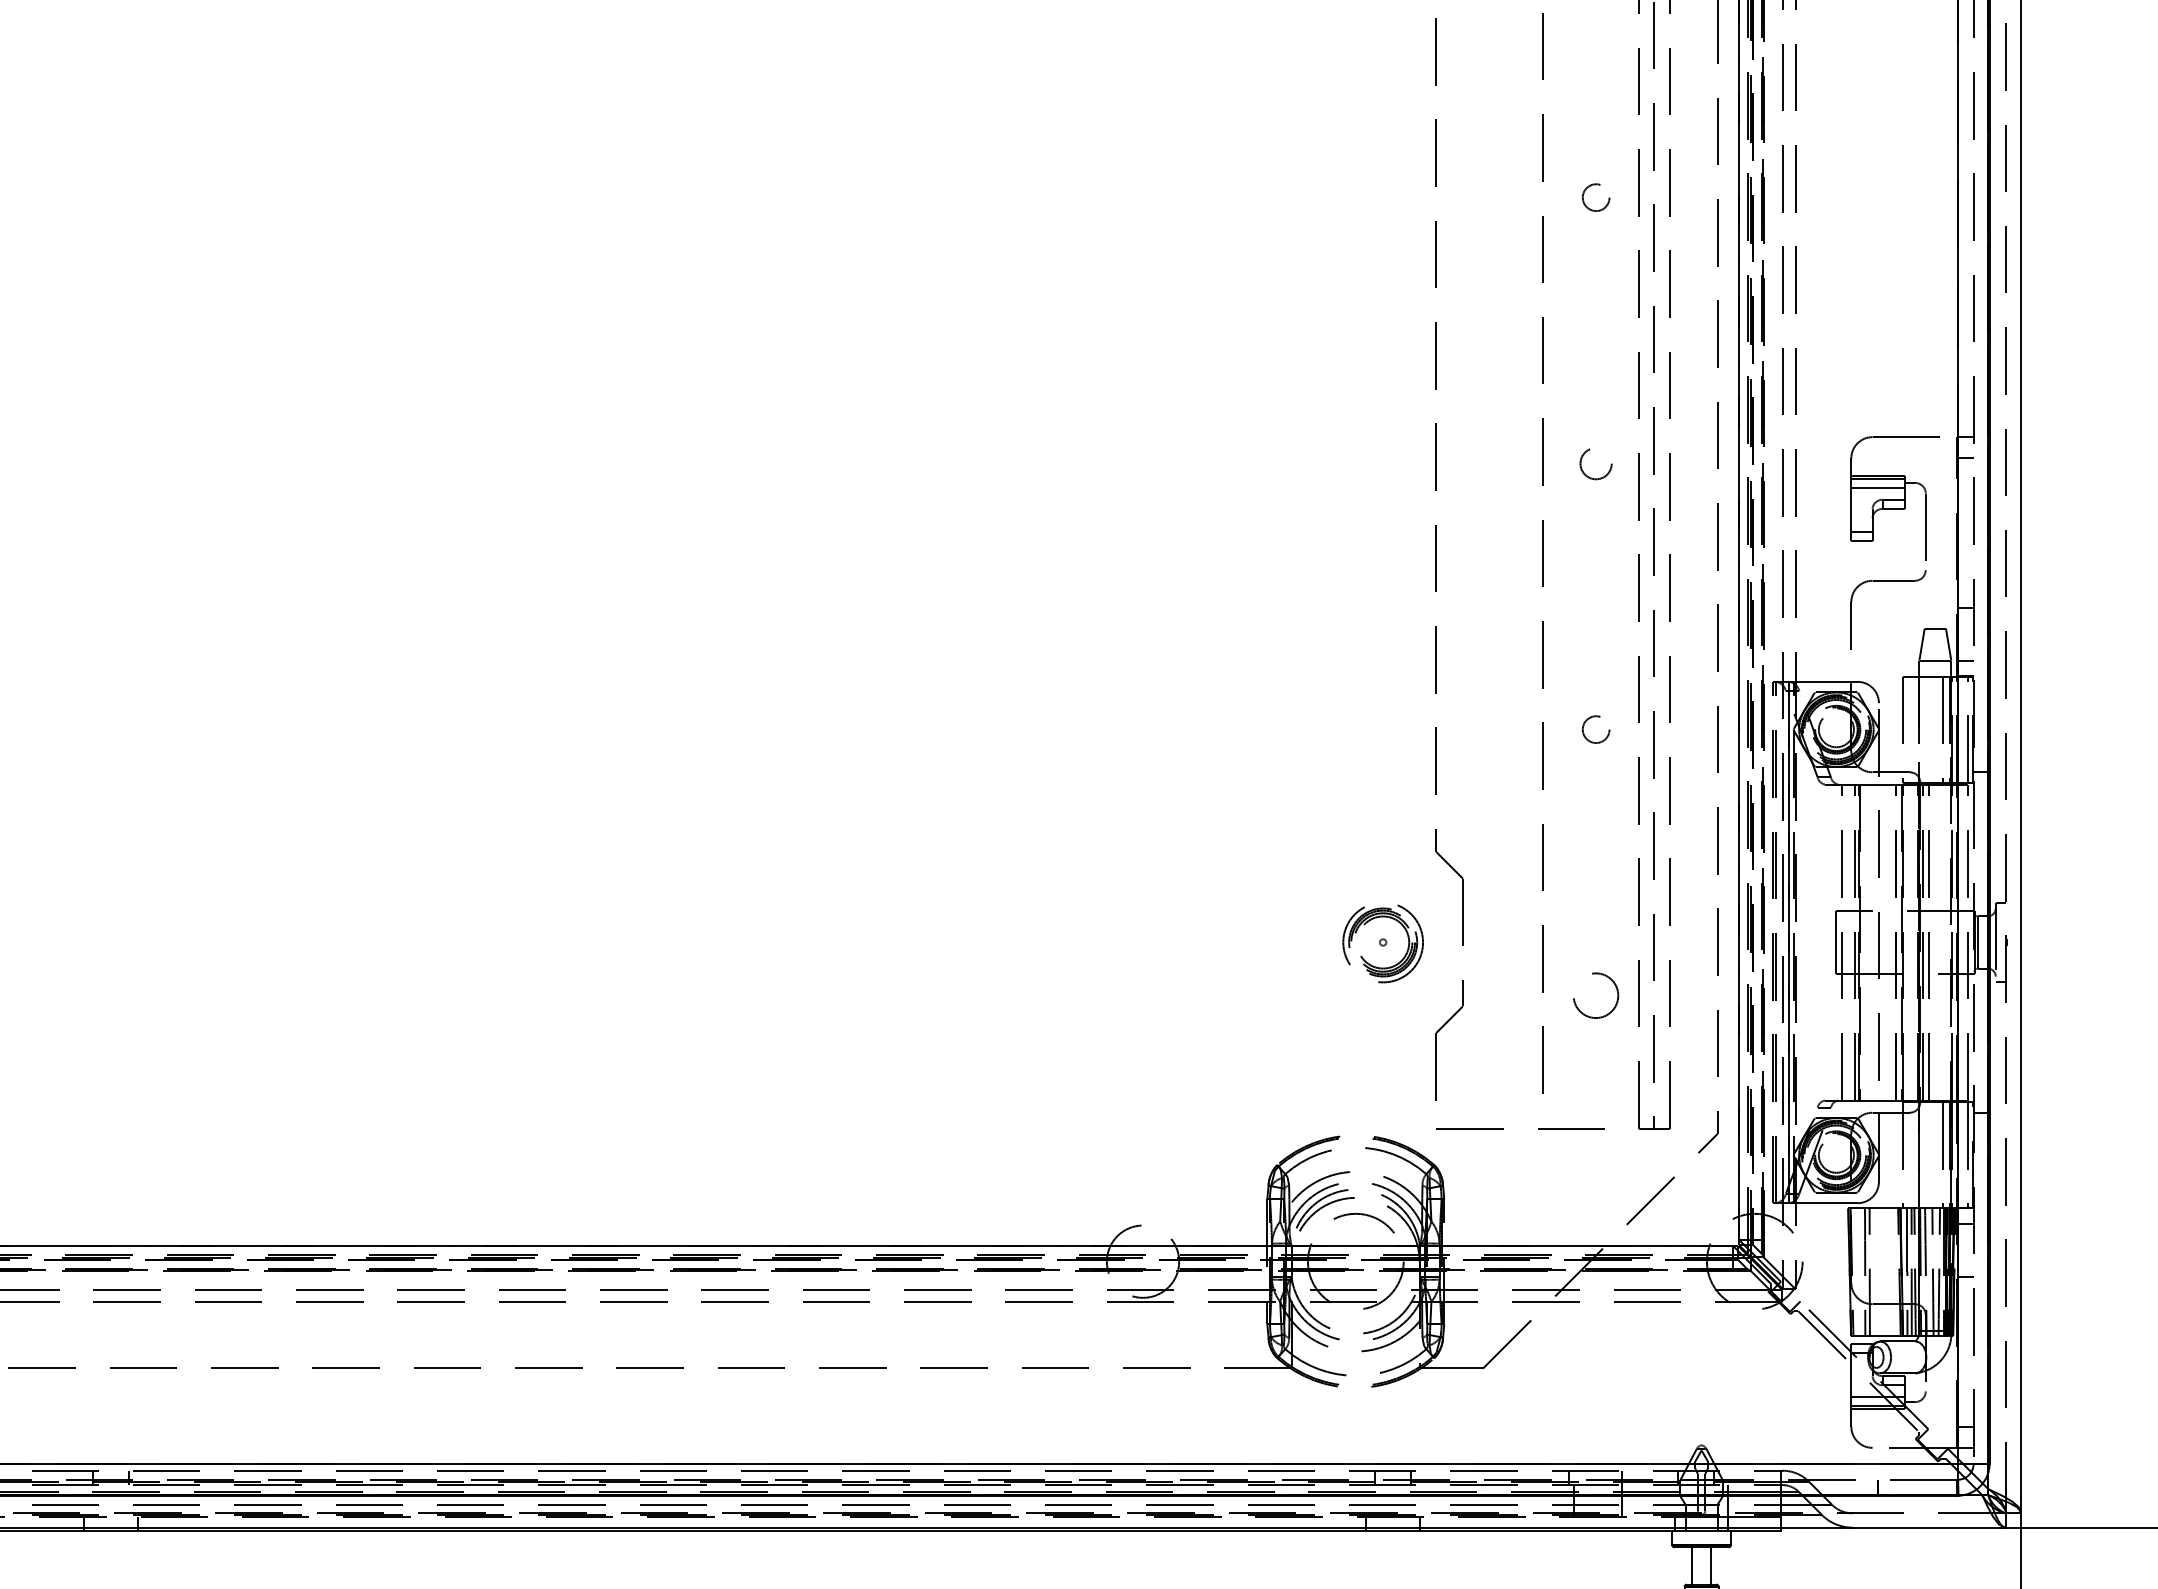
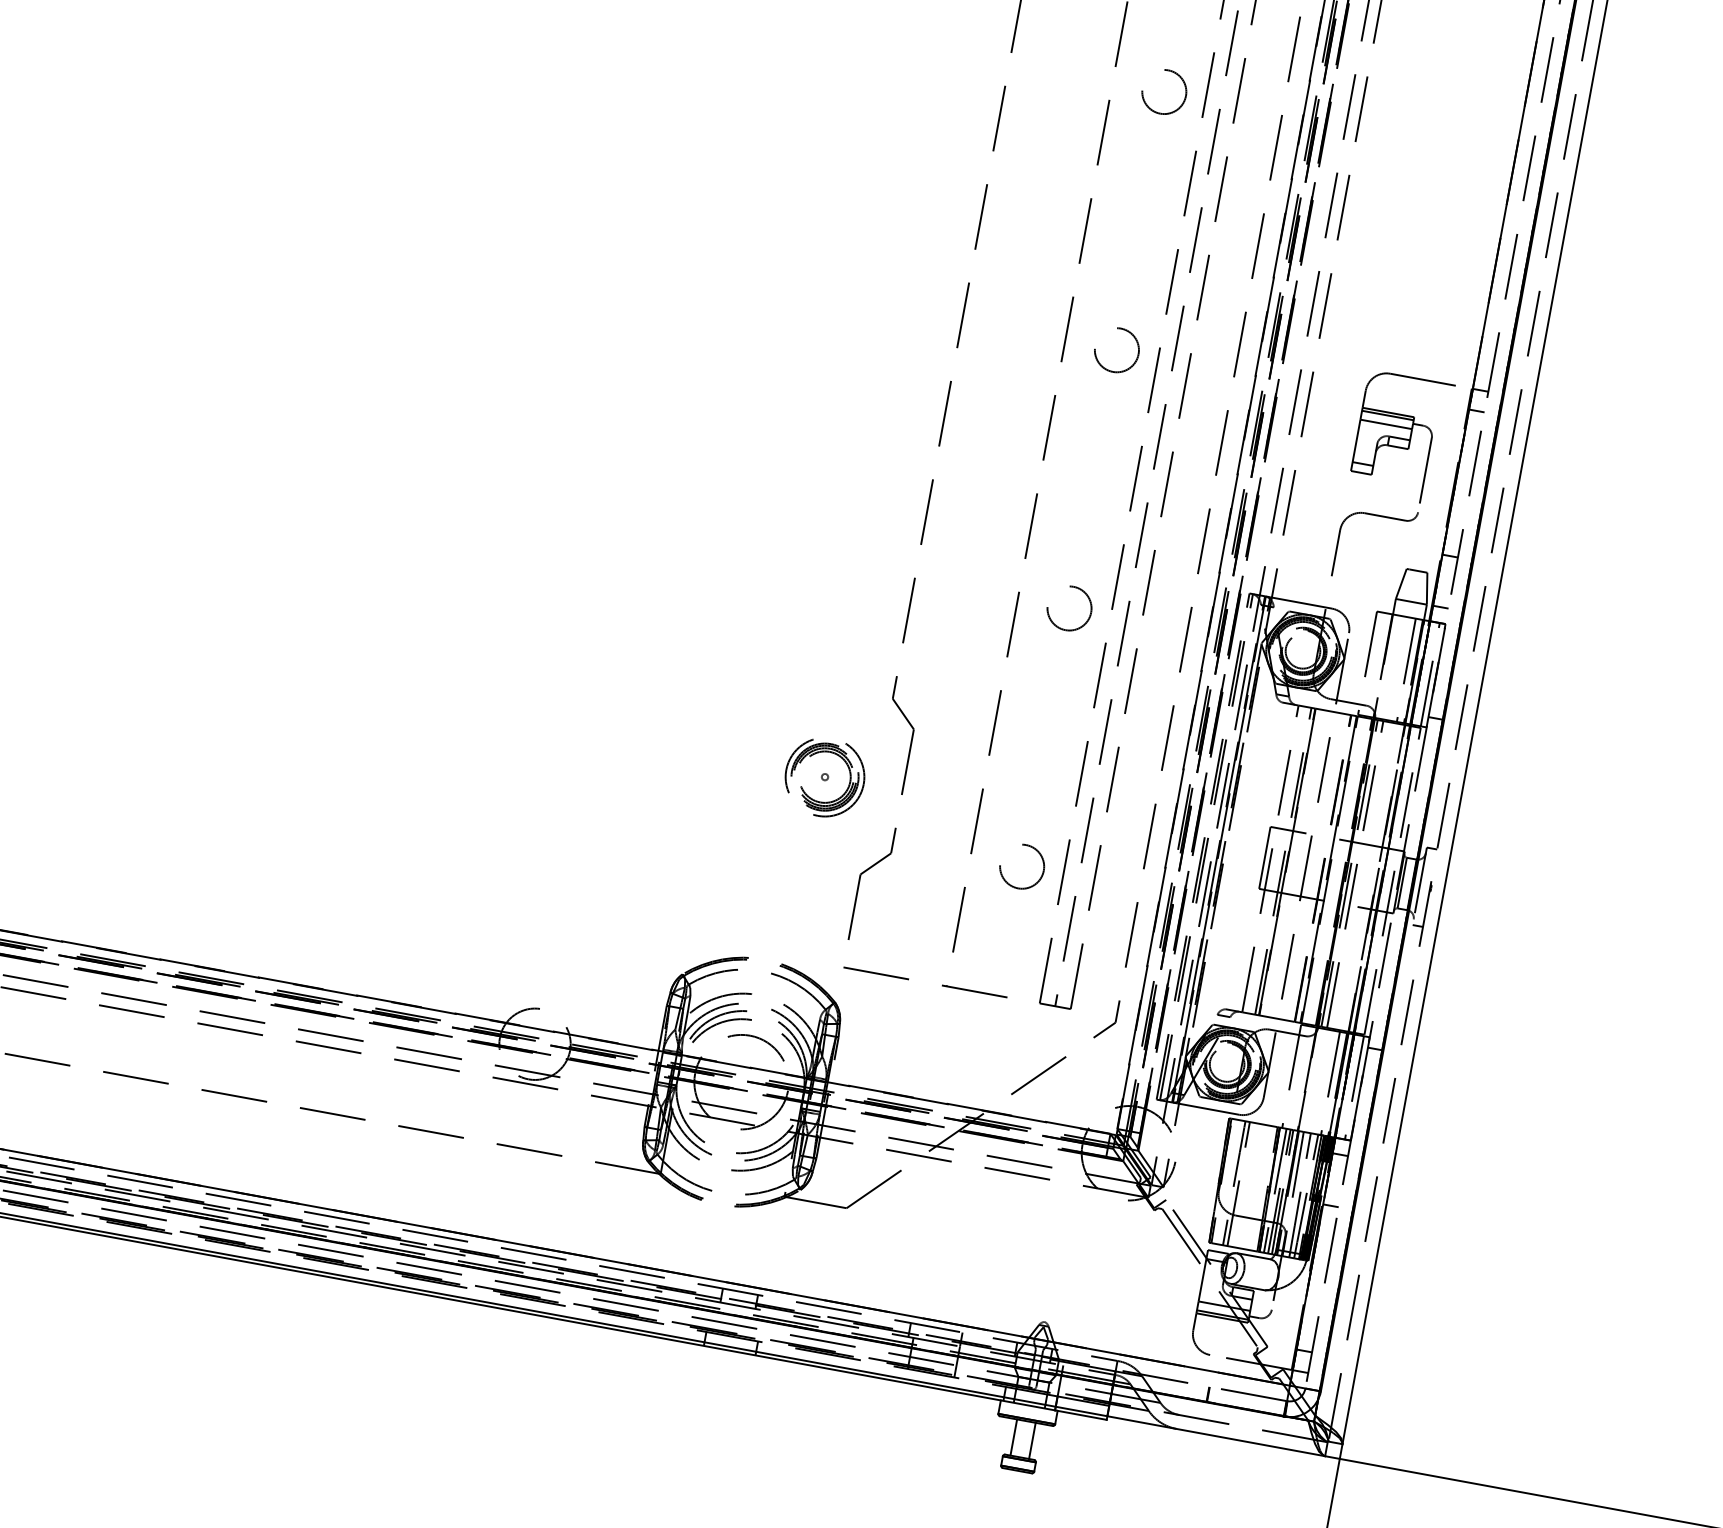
circle: (1596, 197) -> (1164, 91), size x1.67
circle: (1596, 463) -> (1117, 350), size x1.43
circle: (1596, 729) -> (1070, 608), size x1.67

